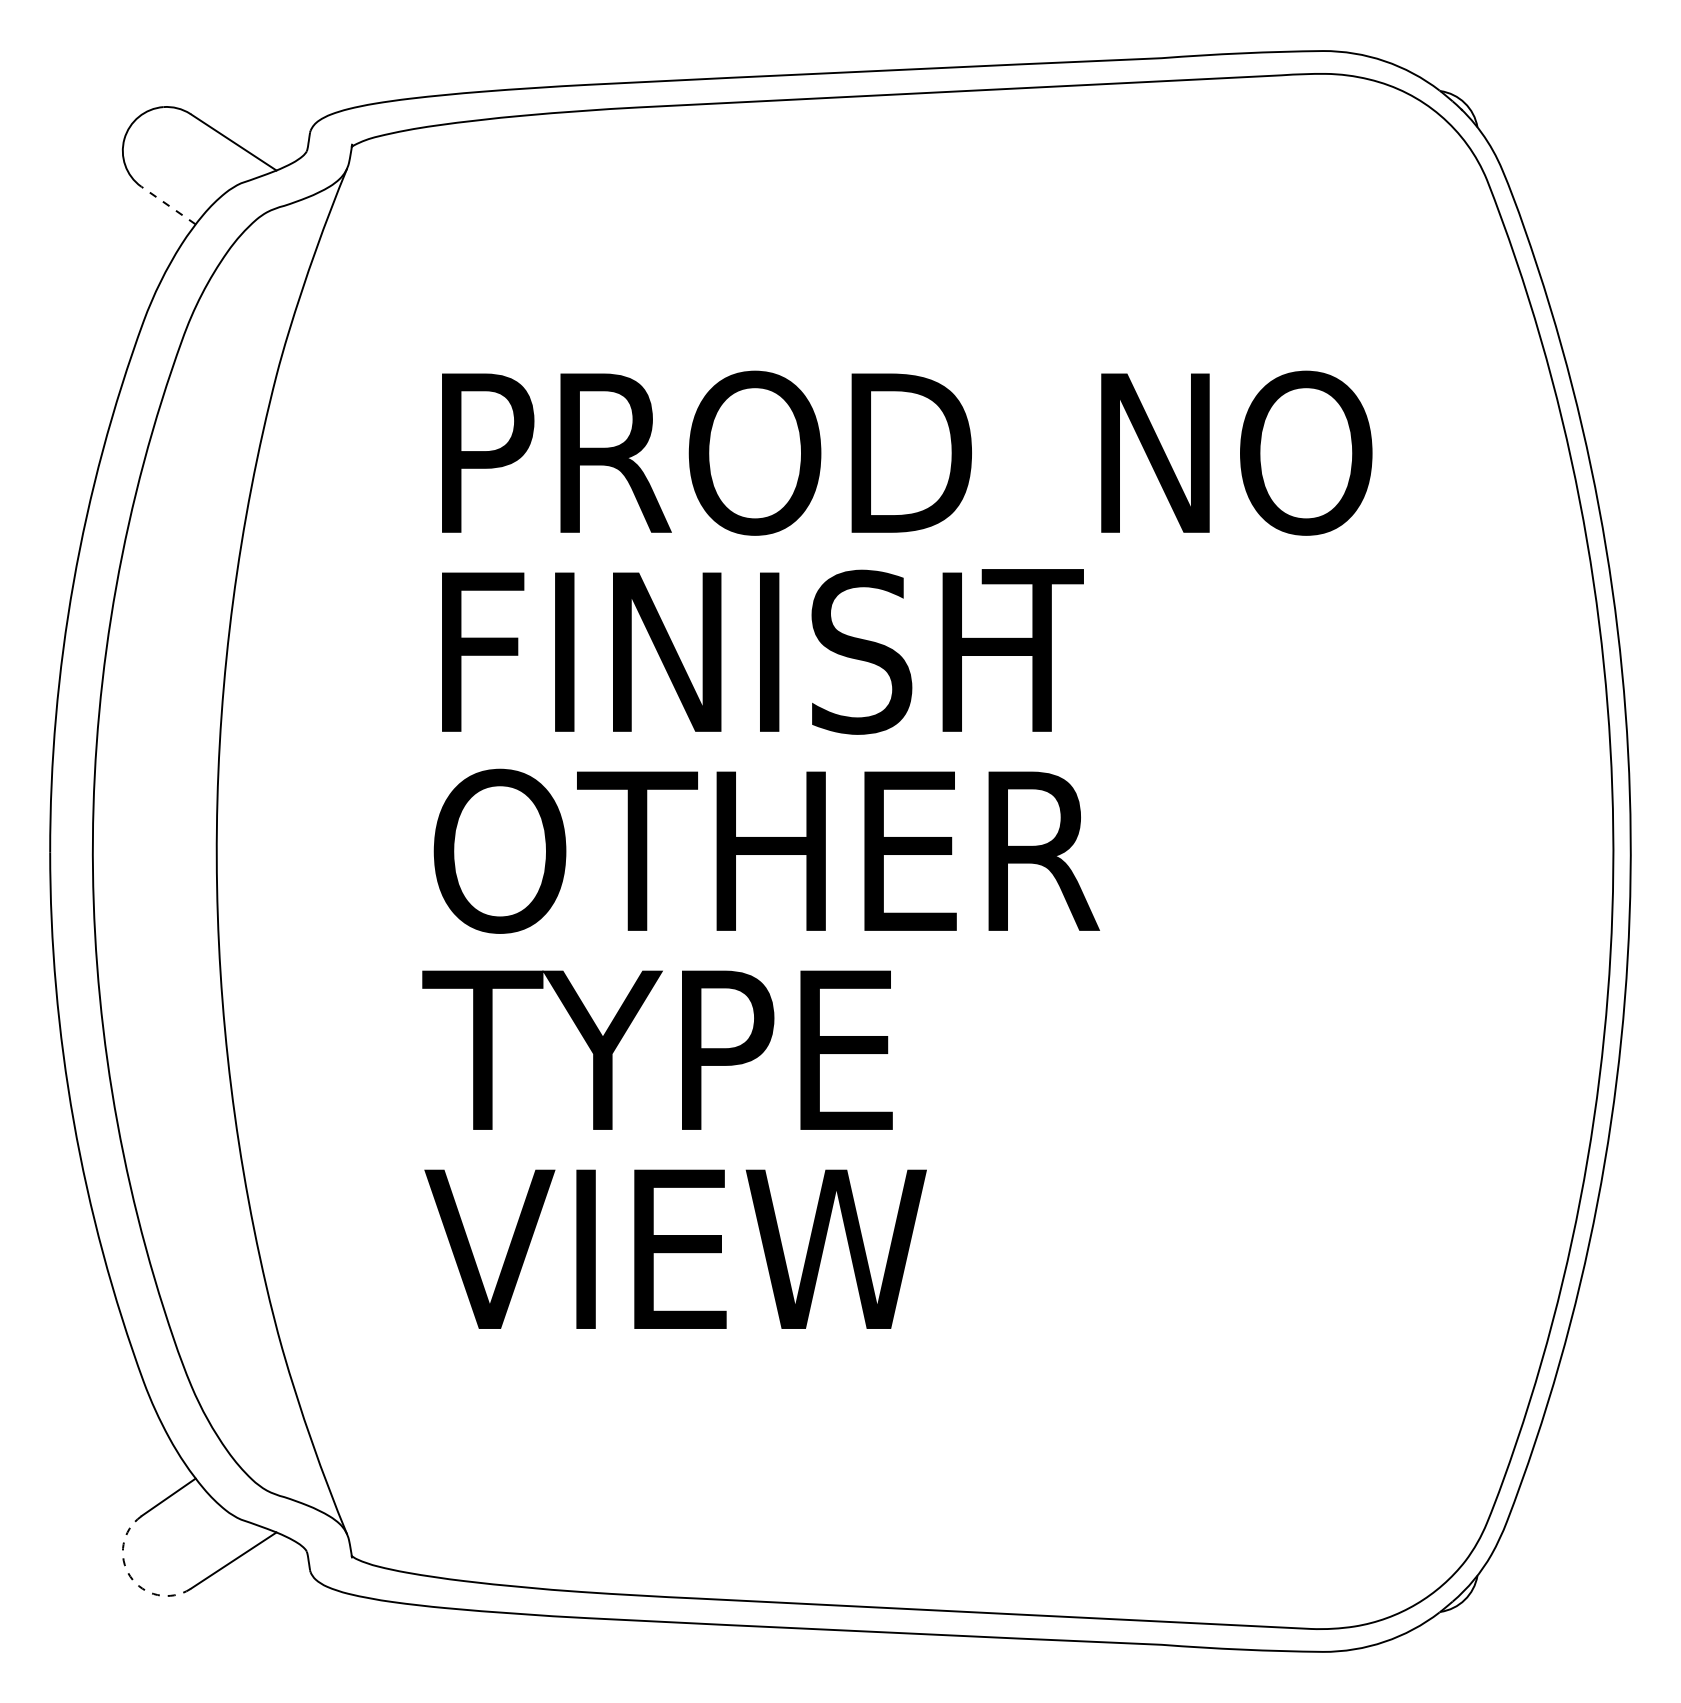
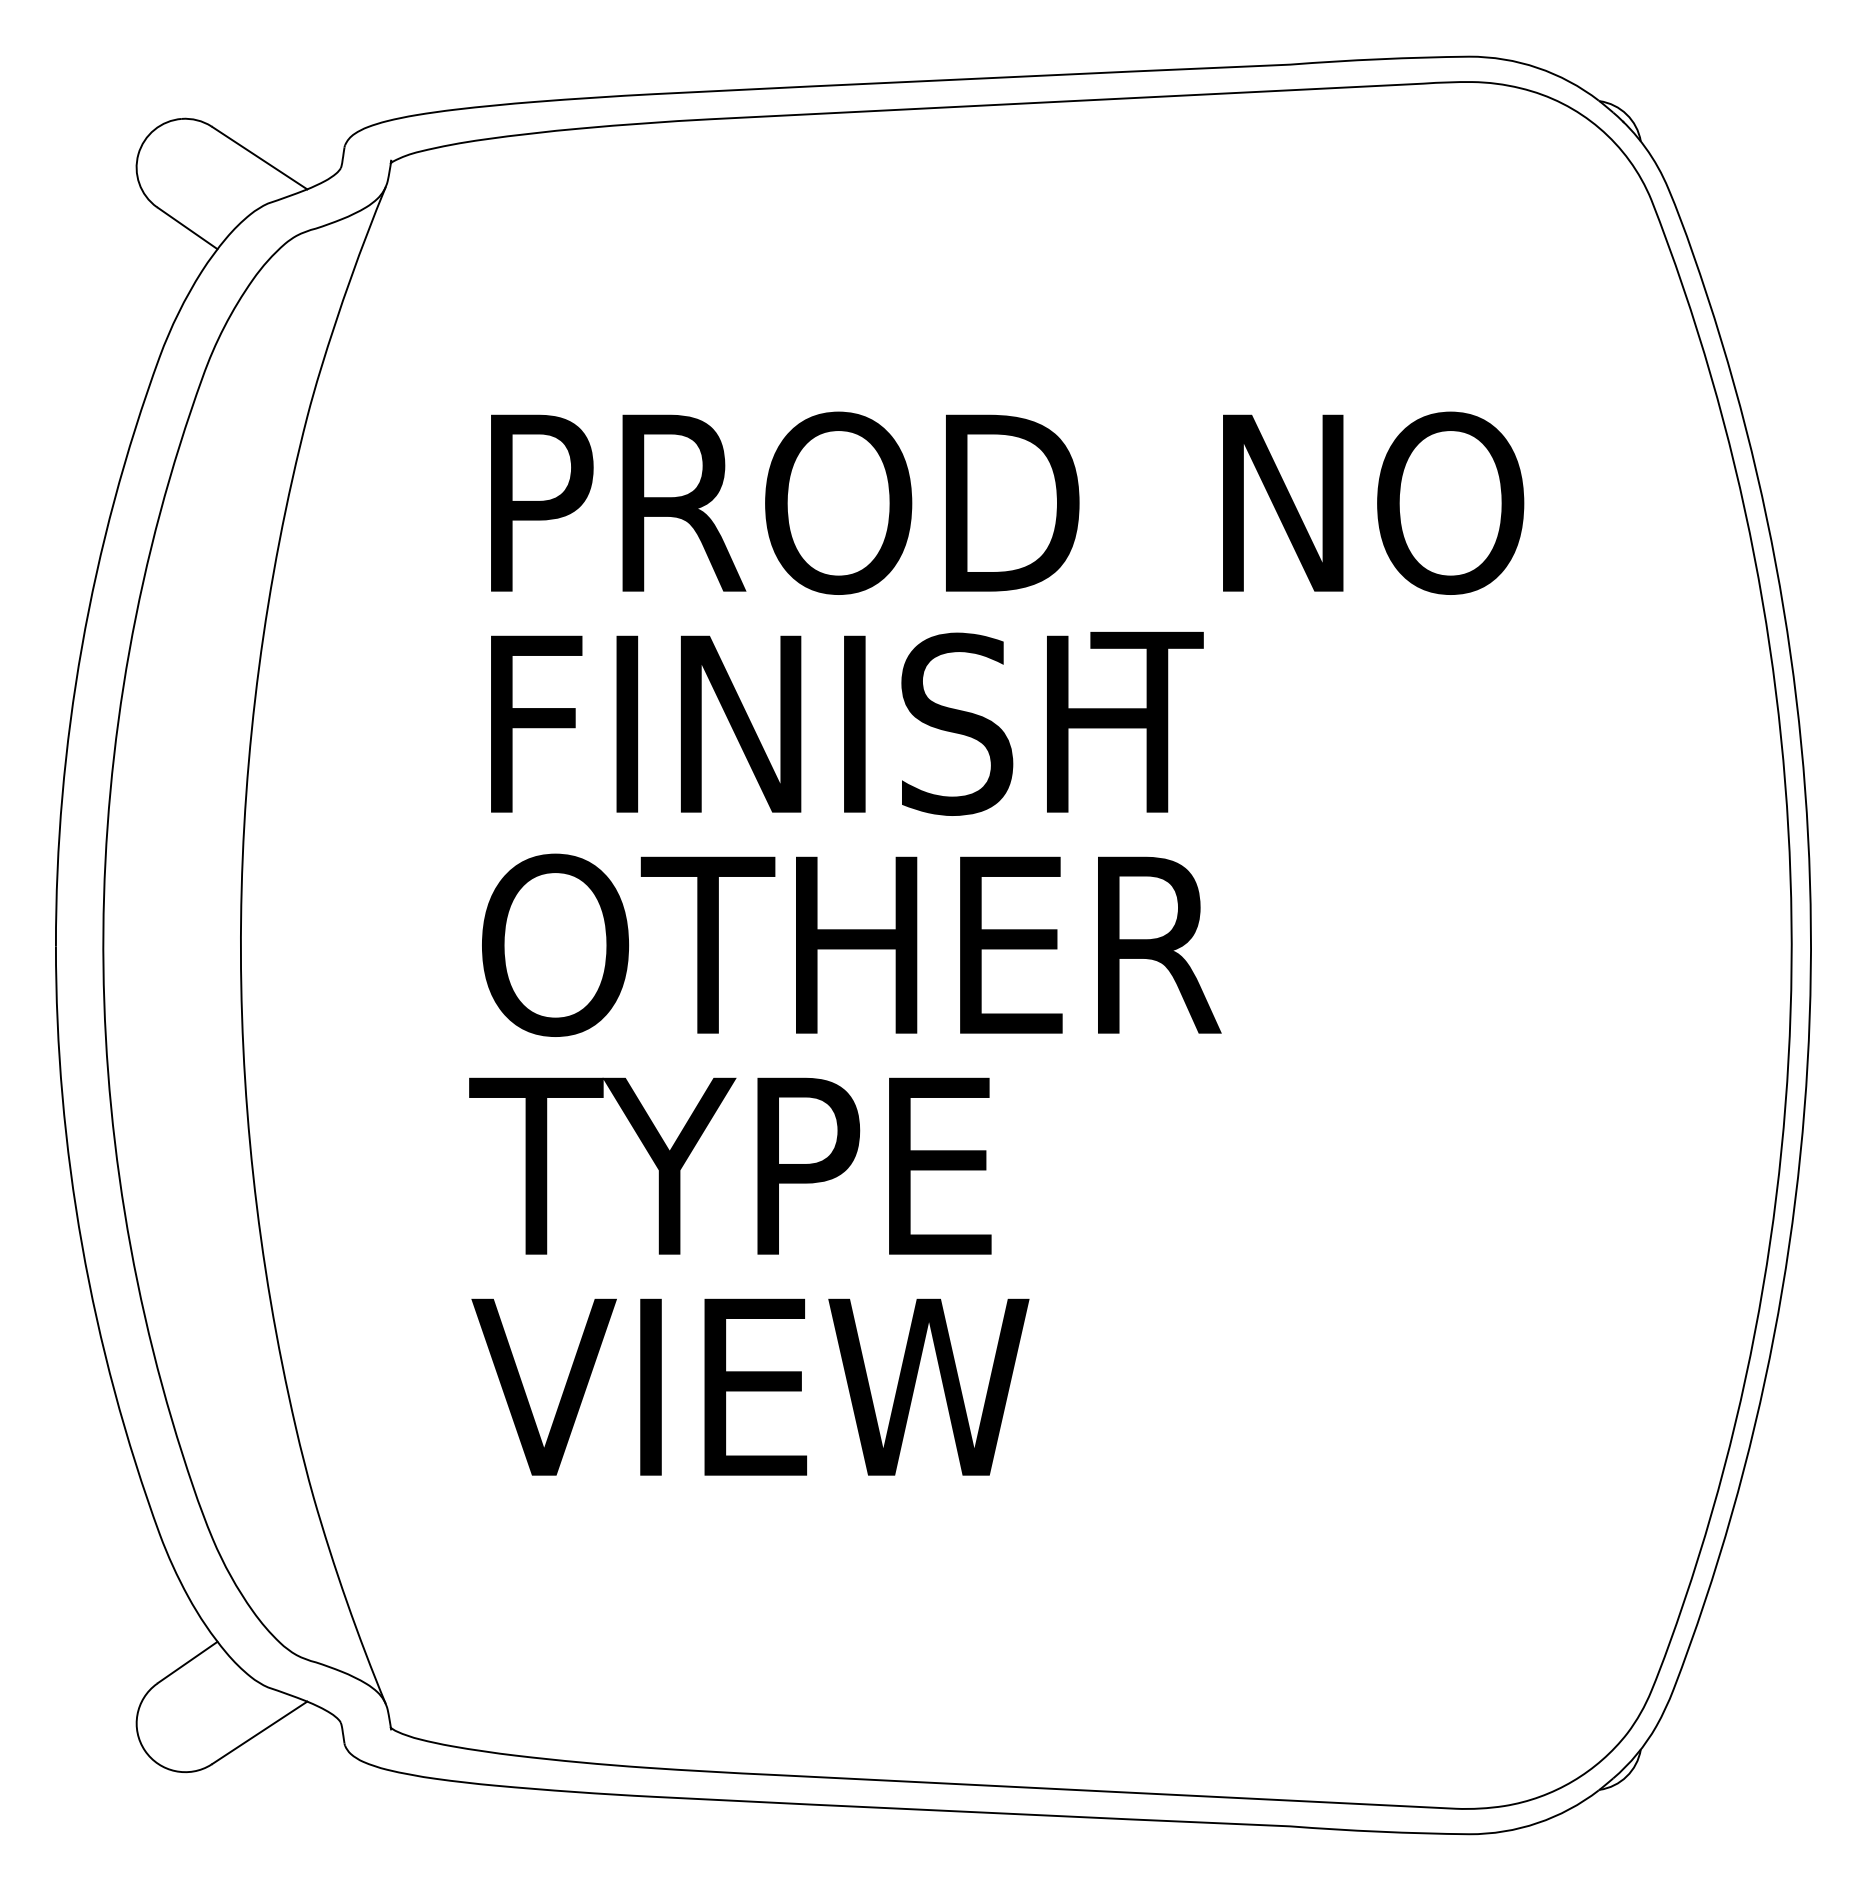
line: (168, 205) -> (187, 228), dashed -> solid
arc: (130, 1576) -> (145, 1750), dashed -> solid

